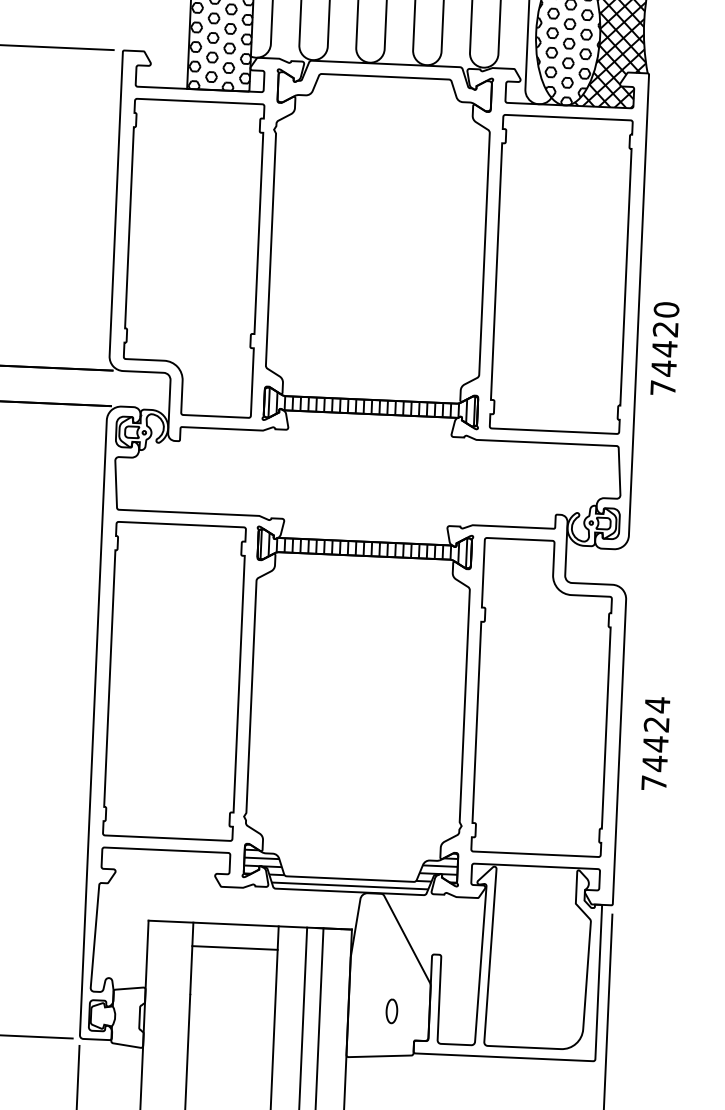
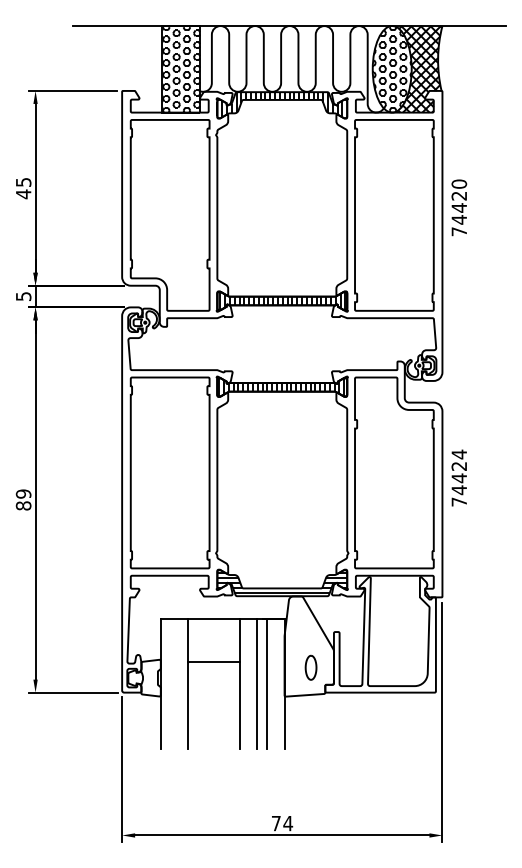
hatch: (380, 84) -> (279, 104), added
text: (665, 348) -> (459, 207), moved
text: (654, 742) -> (458, 477), moved
line: (235, 948) -> (214, 662), moved
part: (391, 1011) -> (310, 667), size x1.67

